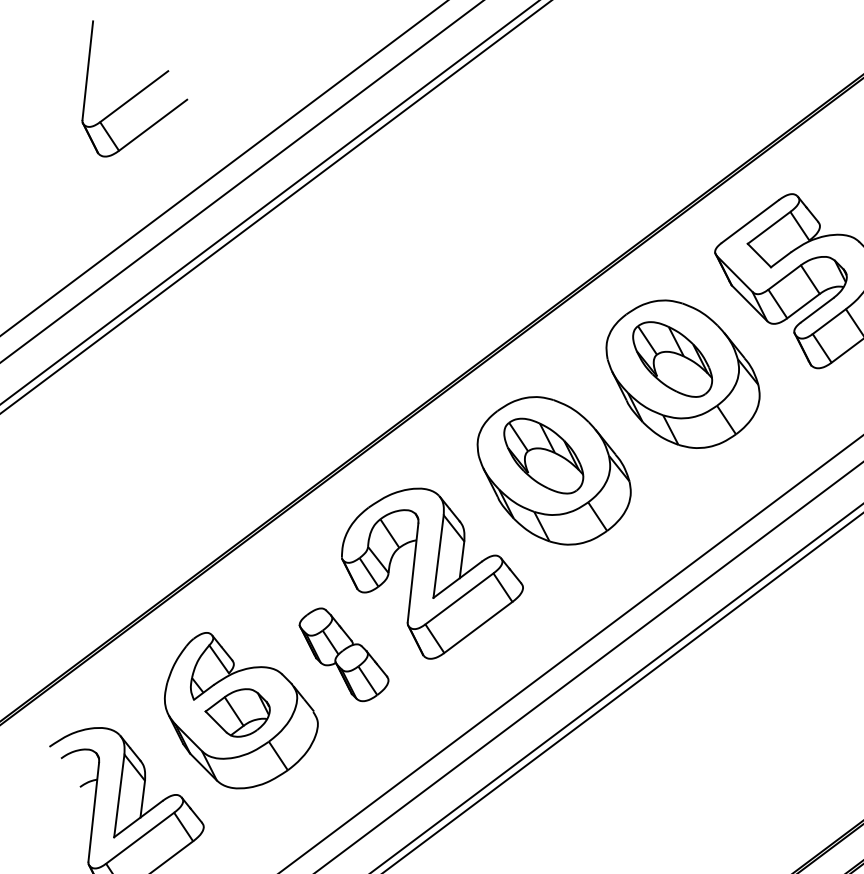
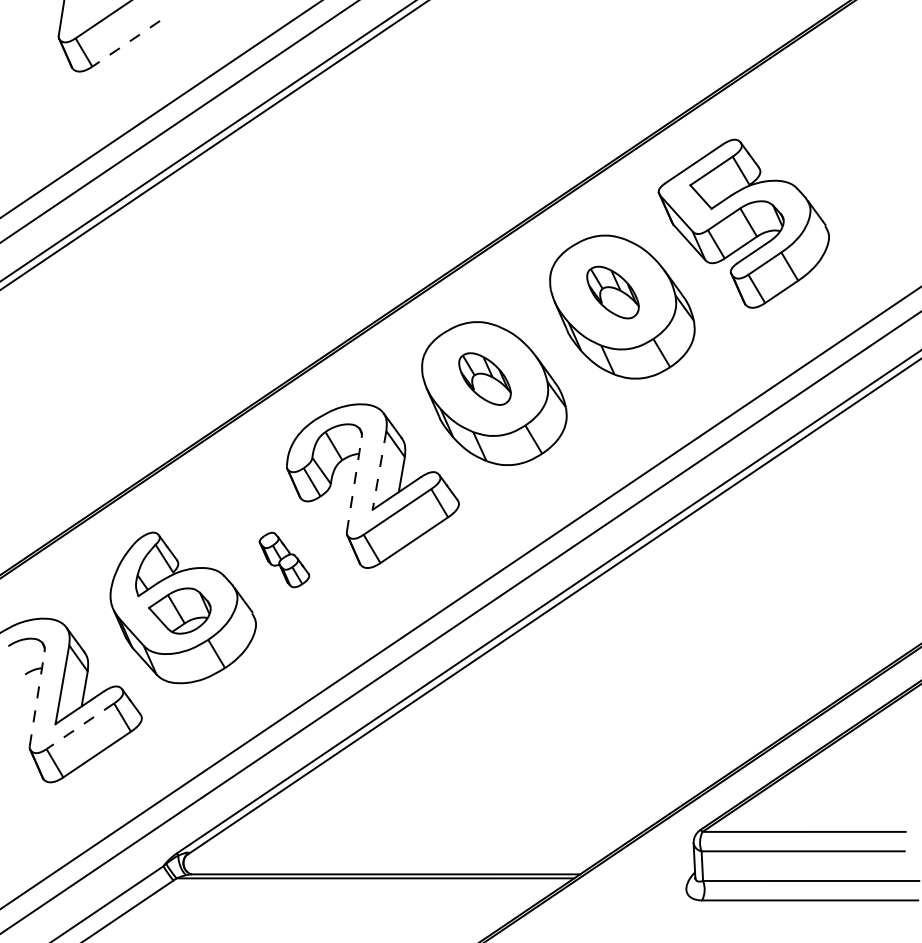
line: (153, 124) -> (126, 43), solid -> dashed
part: (672, 359) -> (612, 292), size x0.7
part: (543, 455) -> (484, 378), size x0.7
line: (438, 556) -> (379, 470), solid -> dashed
line: (413, 572) -> (354, 484), solid -> dashed
part: (344, 654) -> (284, 559), size x0.6
line: (94, 812) -> (37, 699), solid -> dashed
line: (140, 838) -> (80, 726), solid -> dashed

